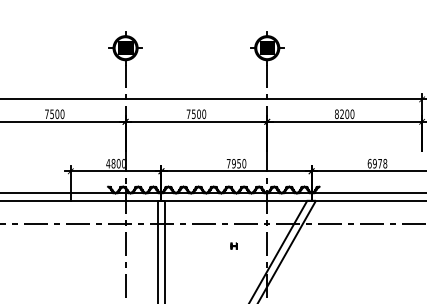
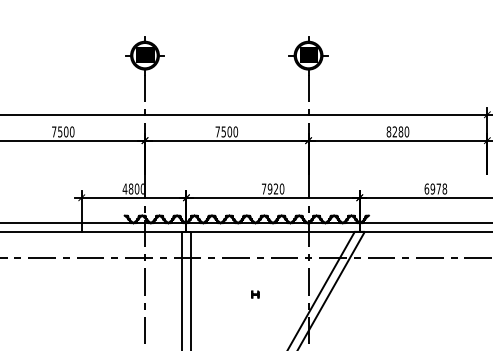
text: (347, 113) -> (401, 131), 8200 -> 8280
text: (238, 163) -> (275, 188), 7950 -> 7920
part: (233, 245) -> (254, 293), moved

